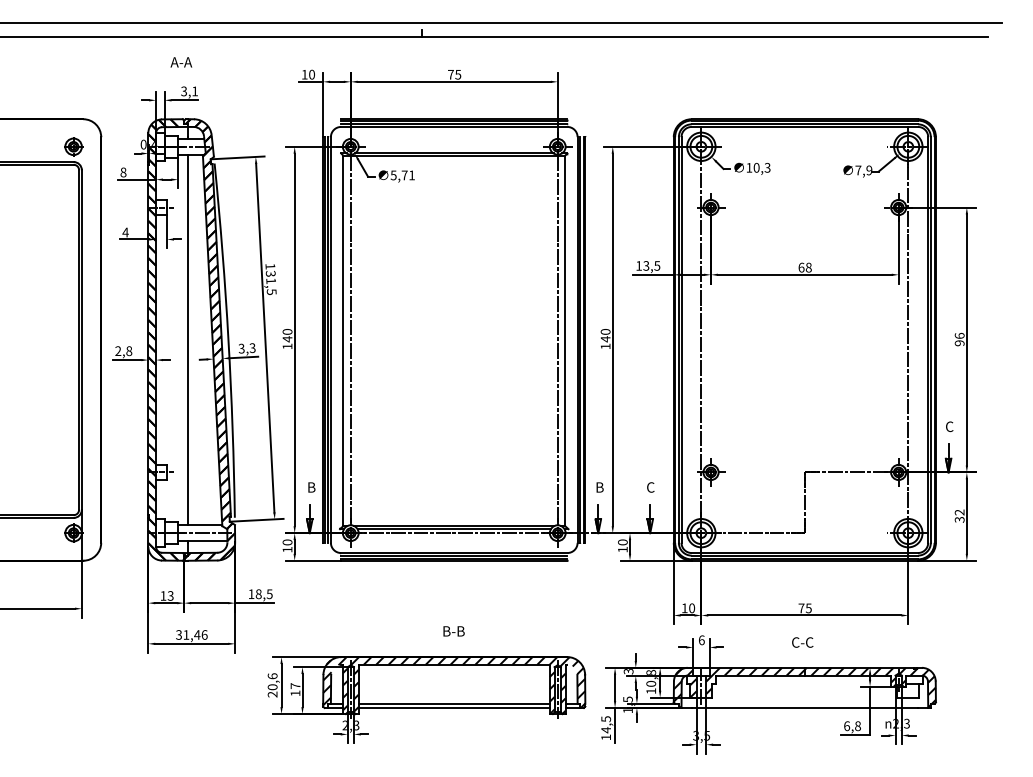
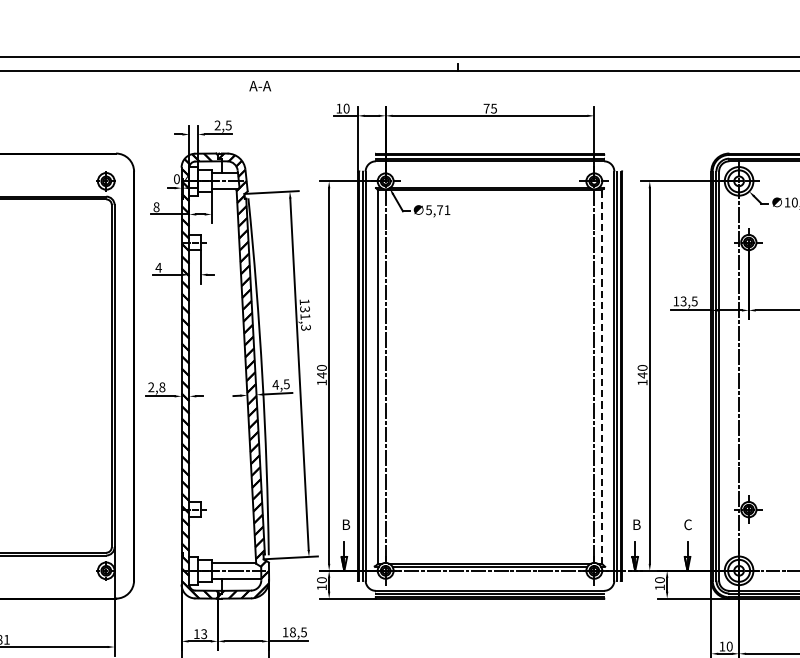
text: (181, 62) -> (260, 86), moved
text: (189, 91) -> (223, 125), 3,1 -> 2,5
text: (271, 291) -> (305, 327), 131,5 -> 131,3
line: (188, 339) -> (222, 375), removed
line: (565, 340) -> (602, 376), solid -> dashed
text: (246, 348) -> (280, 384), 3,3 -> 4,5

